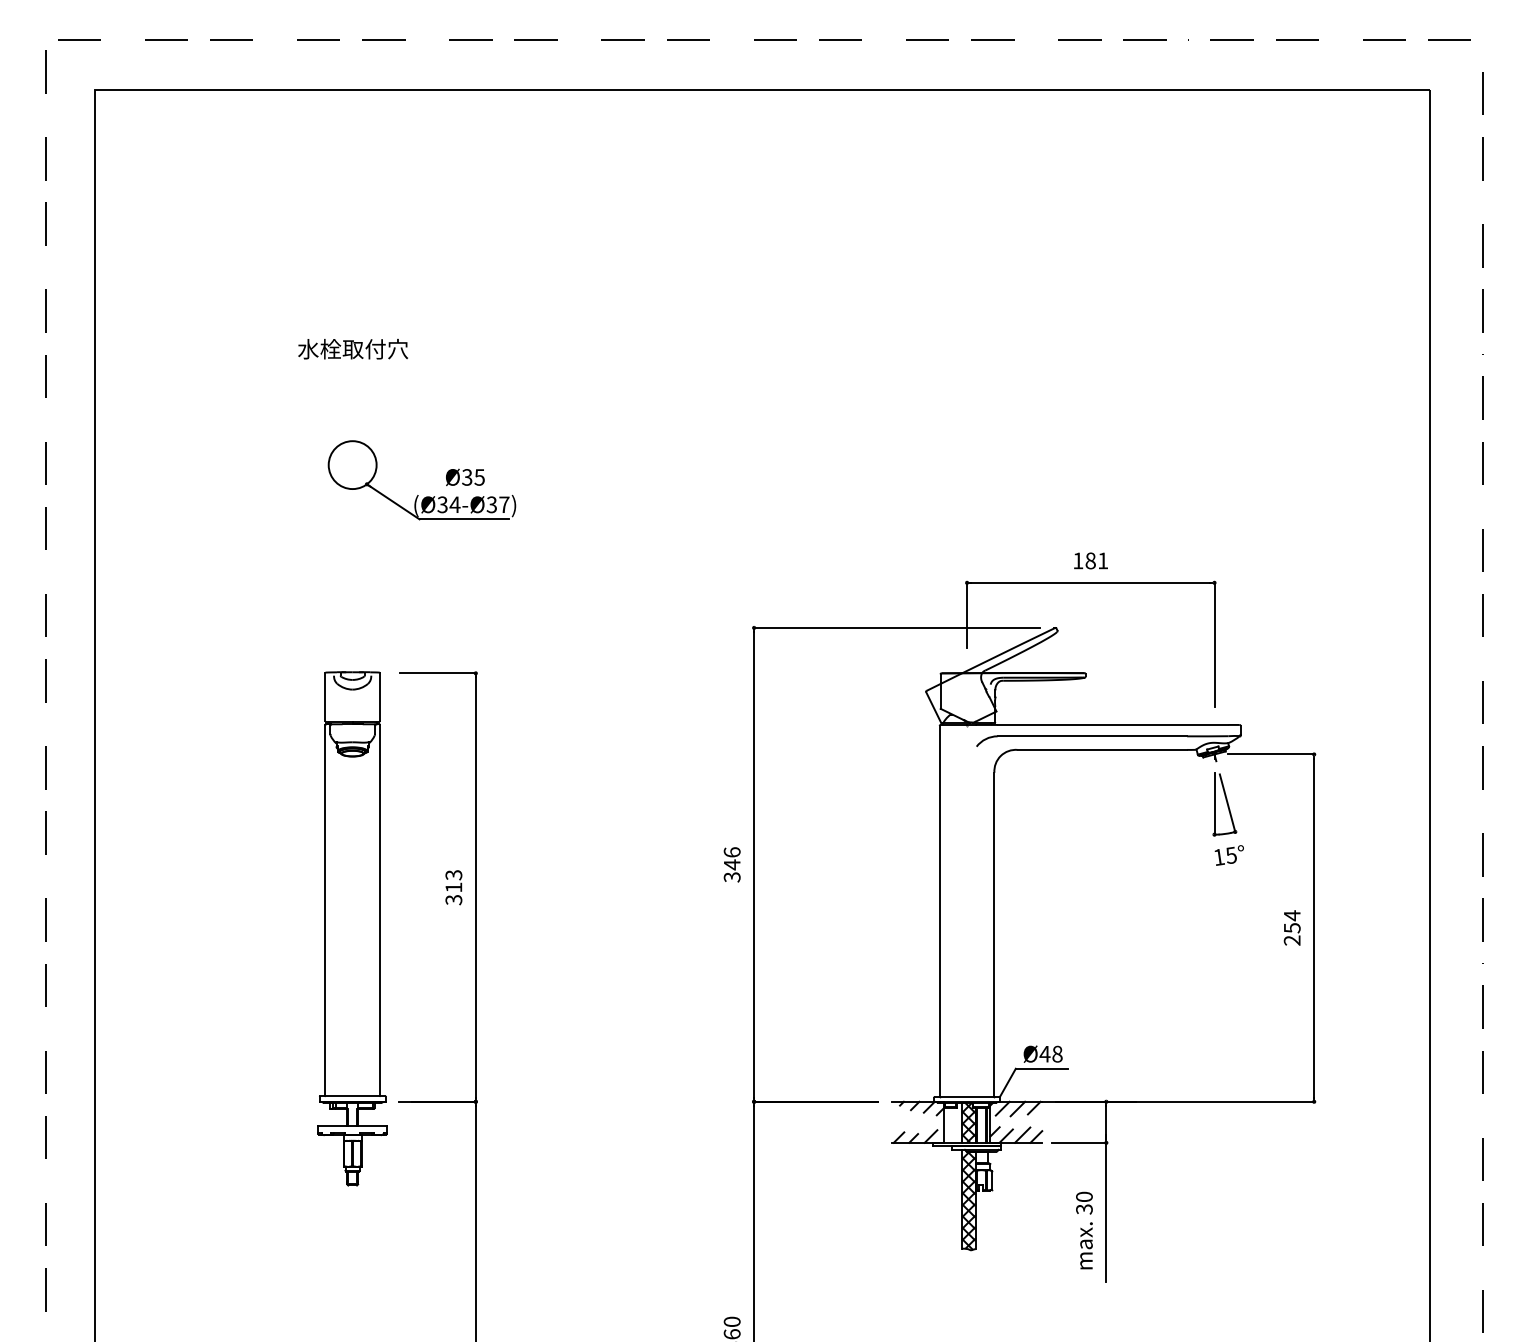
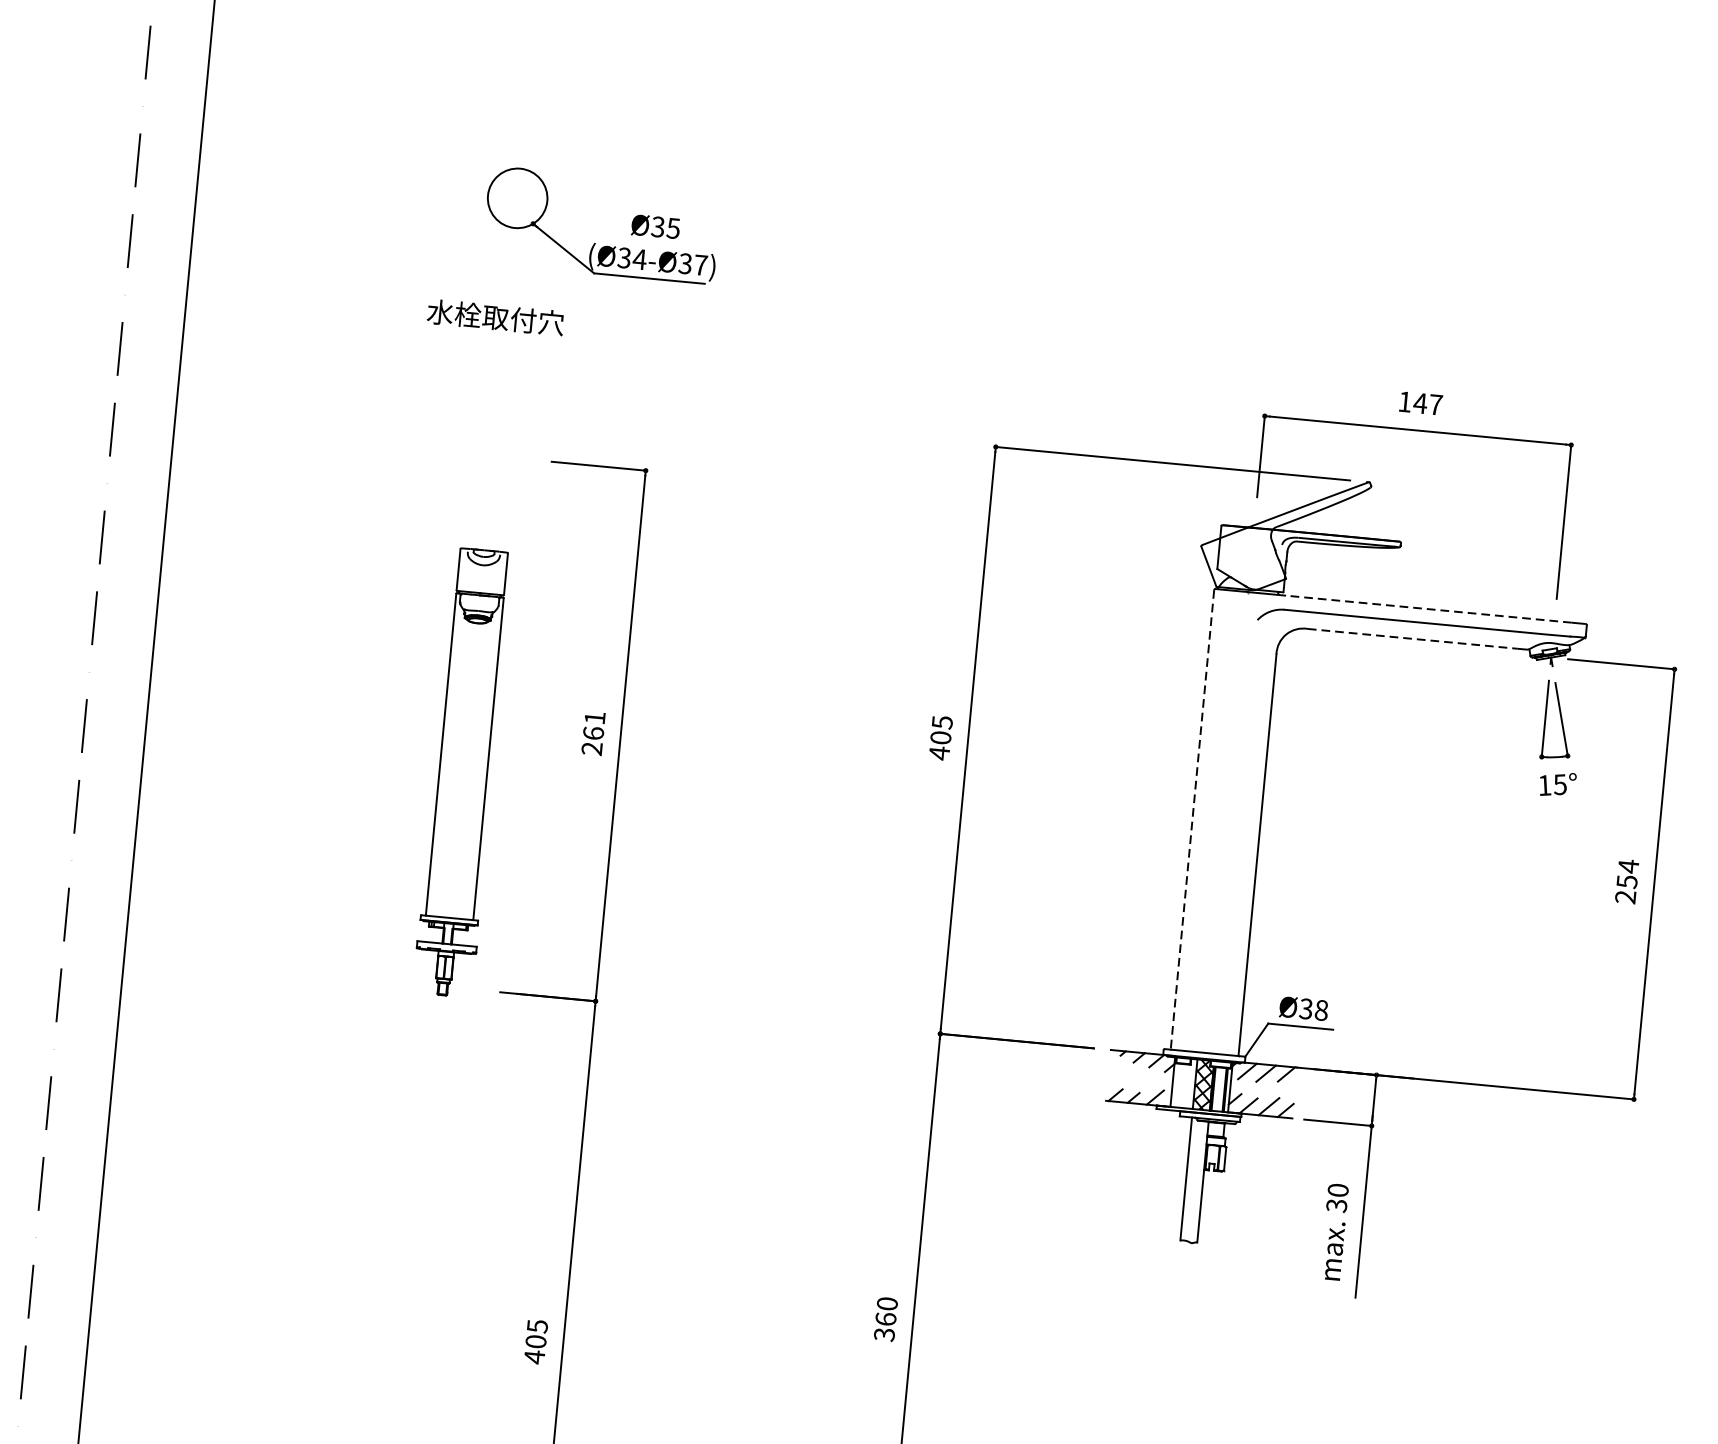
text: (352, 349) -> (494, 317), moved
text: (1096, 560) -> (1427, 403), 181 -> 147
line: (1112, 724) -> (1428, 608), solid -> dashed
line: (1102, 749) -> (1413, 638), solid -> dashed
text: (731, 864) -> (940, 737), 346 -> 405
text: (453, 887) -> (593, 733), 313 -> 261
line: (939, 911) -> (1192, 819), solid -> dashed
part: (352, 928) -> (463, 772), size x0.7
text: (1044, 1053) -> (1305, 1008), Ø48 -> Ø38
hatch: (968, 1200) -> (1194, 1181), removed

